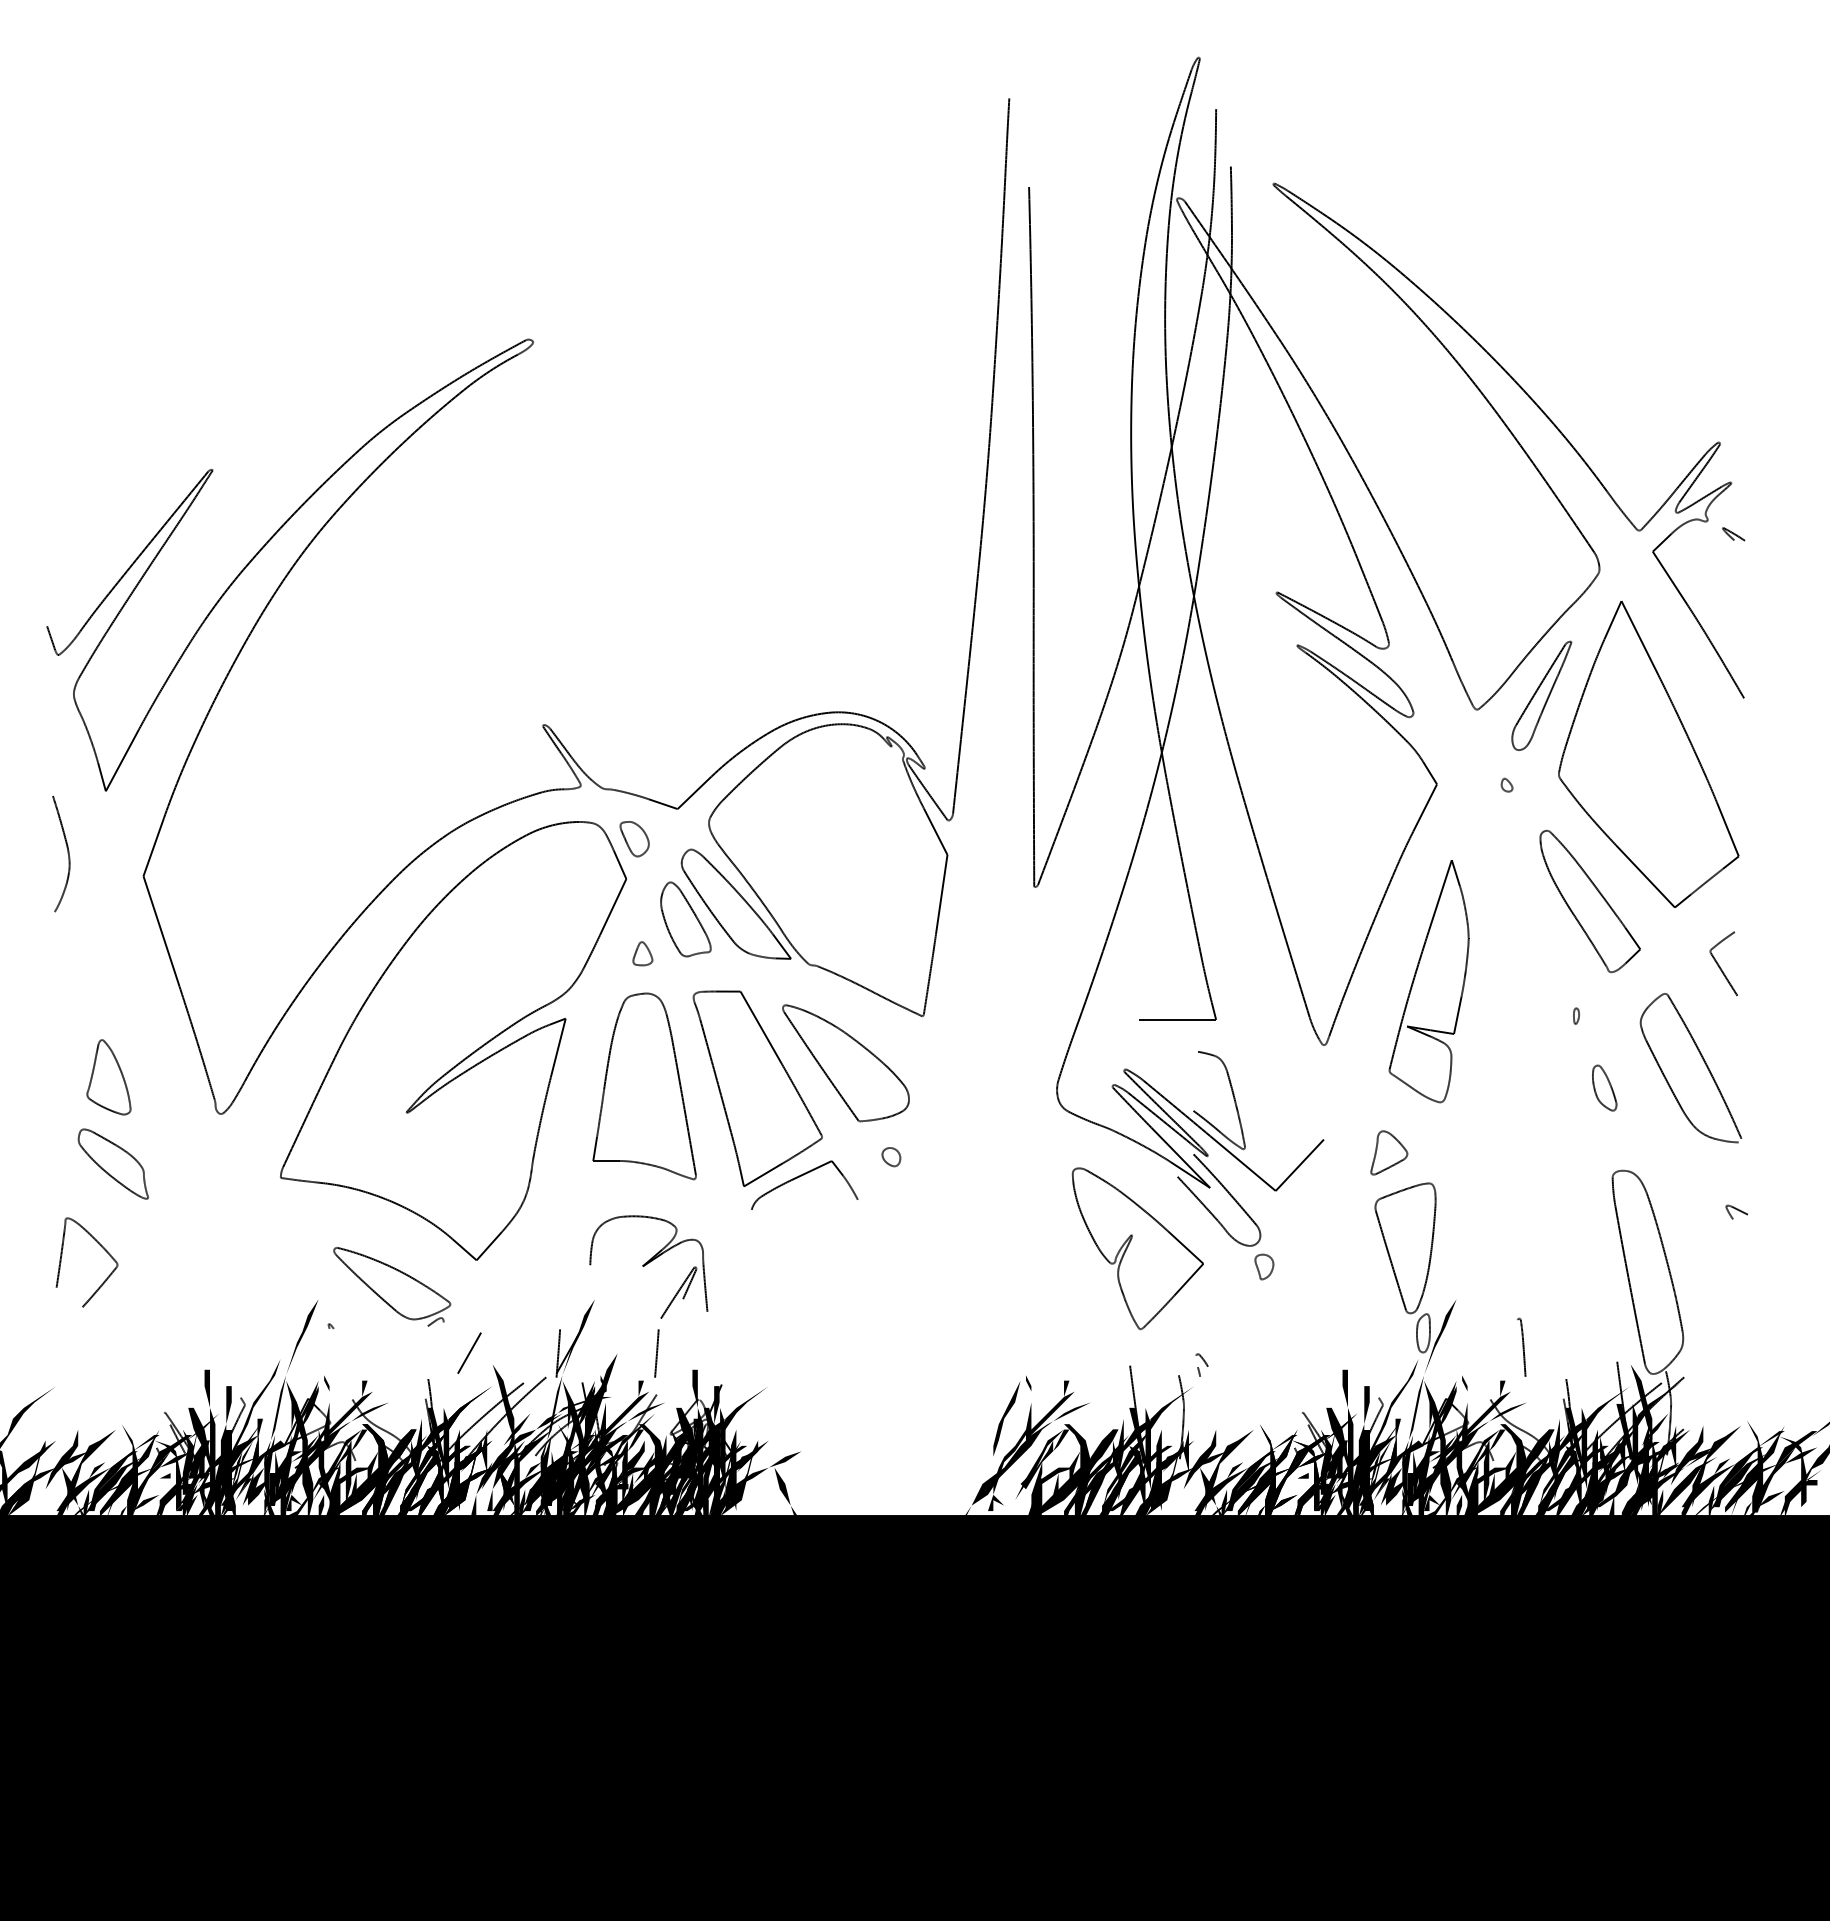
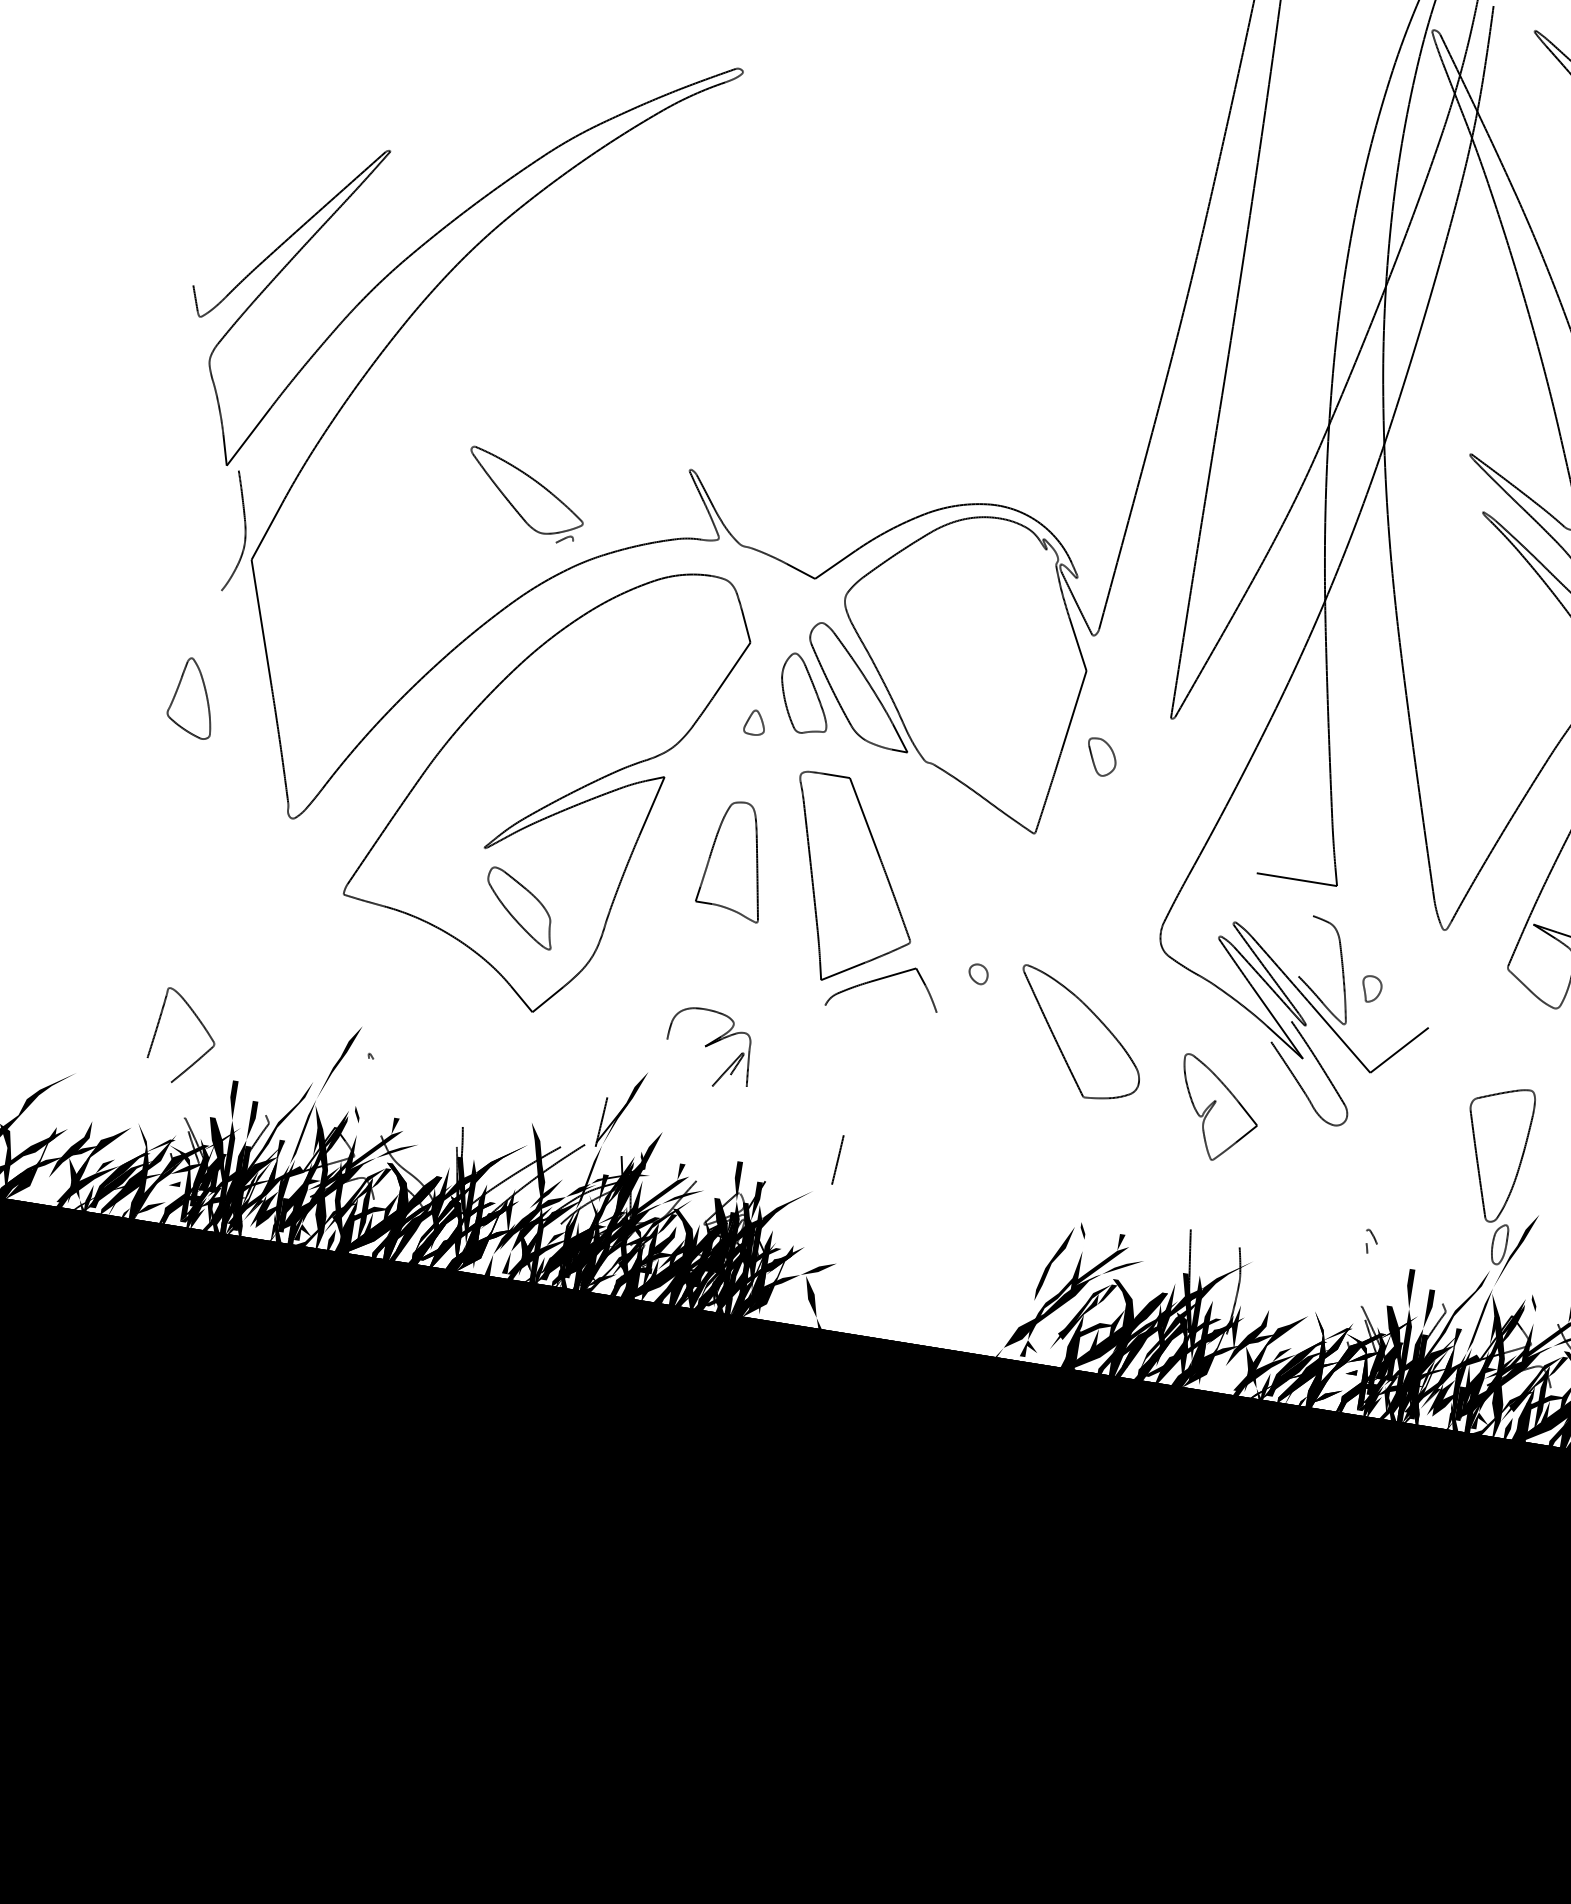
part: (634, 839) -> (1101, 757), moved
part: (67, 853) -> (244, 532), moved
part: (845, 1063) -> (1079, 1035), moved
part: (108, 1077) -> (192, 698), moved
part: (644, 1086) -> (734, 860), size x0.6
part: (1389, 1152) -> (1494, 1051), removed
part: (113, 1163) -> (520, 907), moved
part: (101, 1247) -> (200, 1023), moved
part: (1137, 1248) -> (1217, 1109), size x0.6
part: (648, 1266) -> (709, 1047), size x0.7
part: (1264, 1266) -> (1371, 988), moved
part: (392, 1286) -> (525, 495), moved
line: (469, 1352) -> (509, 1106), removed
line: (656, 1353) -> (837, 1159), moved
part: (1201, 1364) -> (1370, 1241), moved
fill: (575, 1450) -> (603, 1225), removed
fill: (1464, 1470) -> (1519, 1393), removed
fill: (277, 1478) -> (290, 1204), removed

